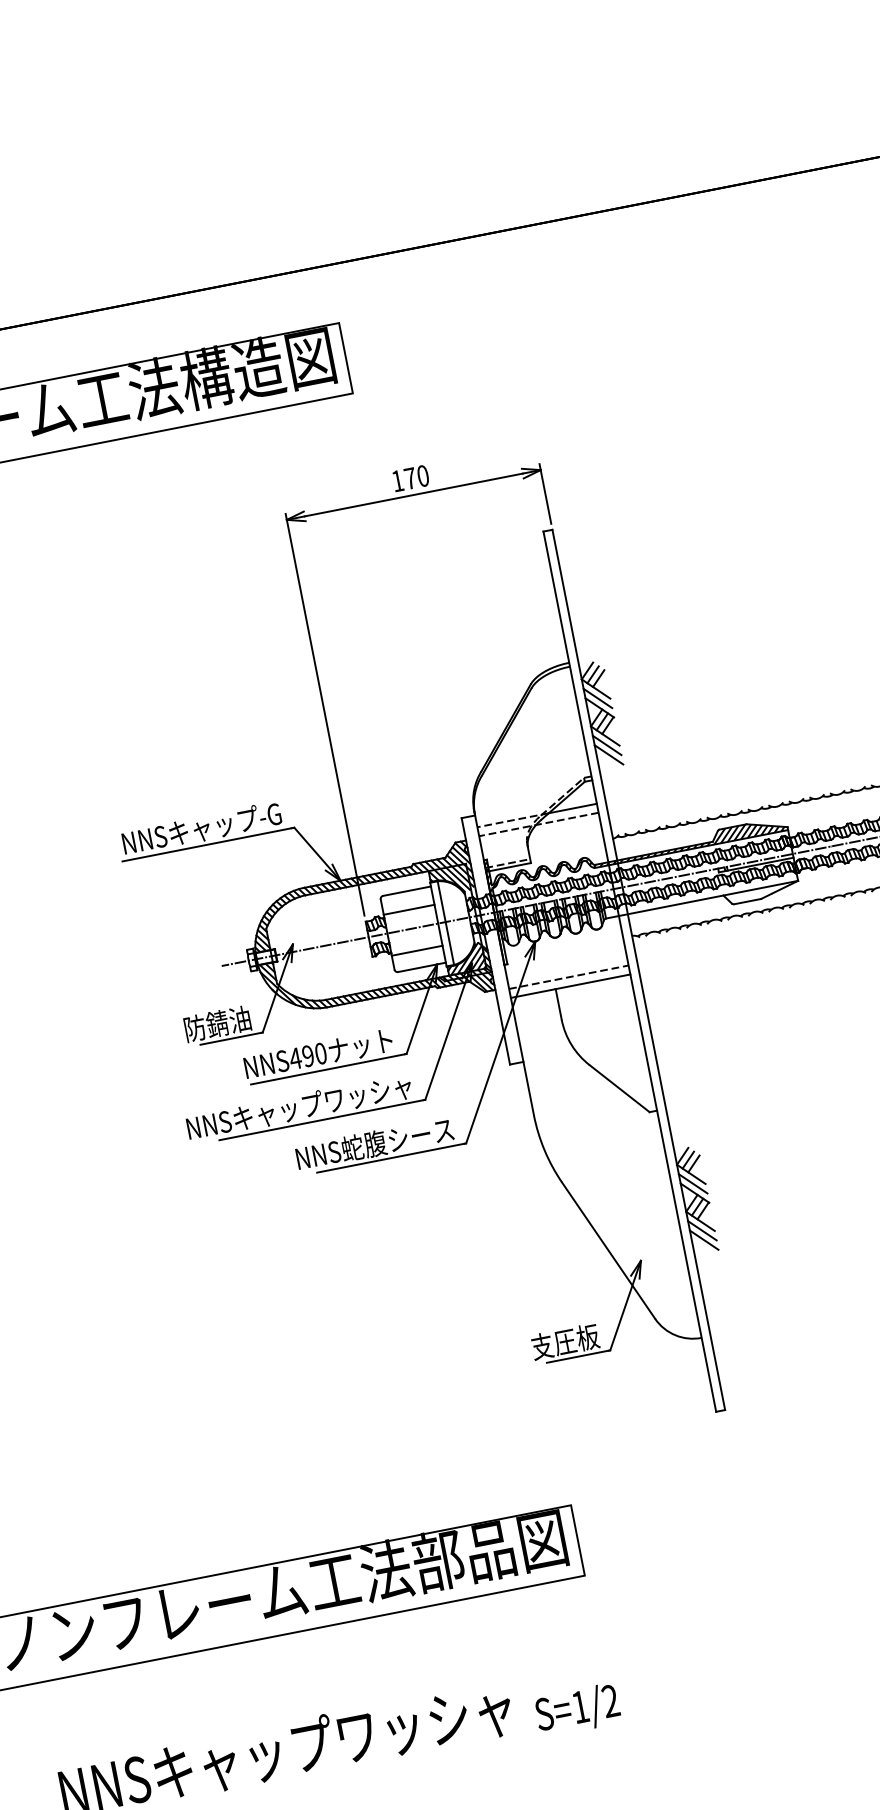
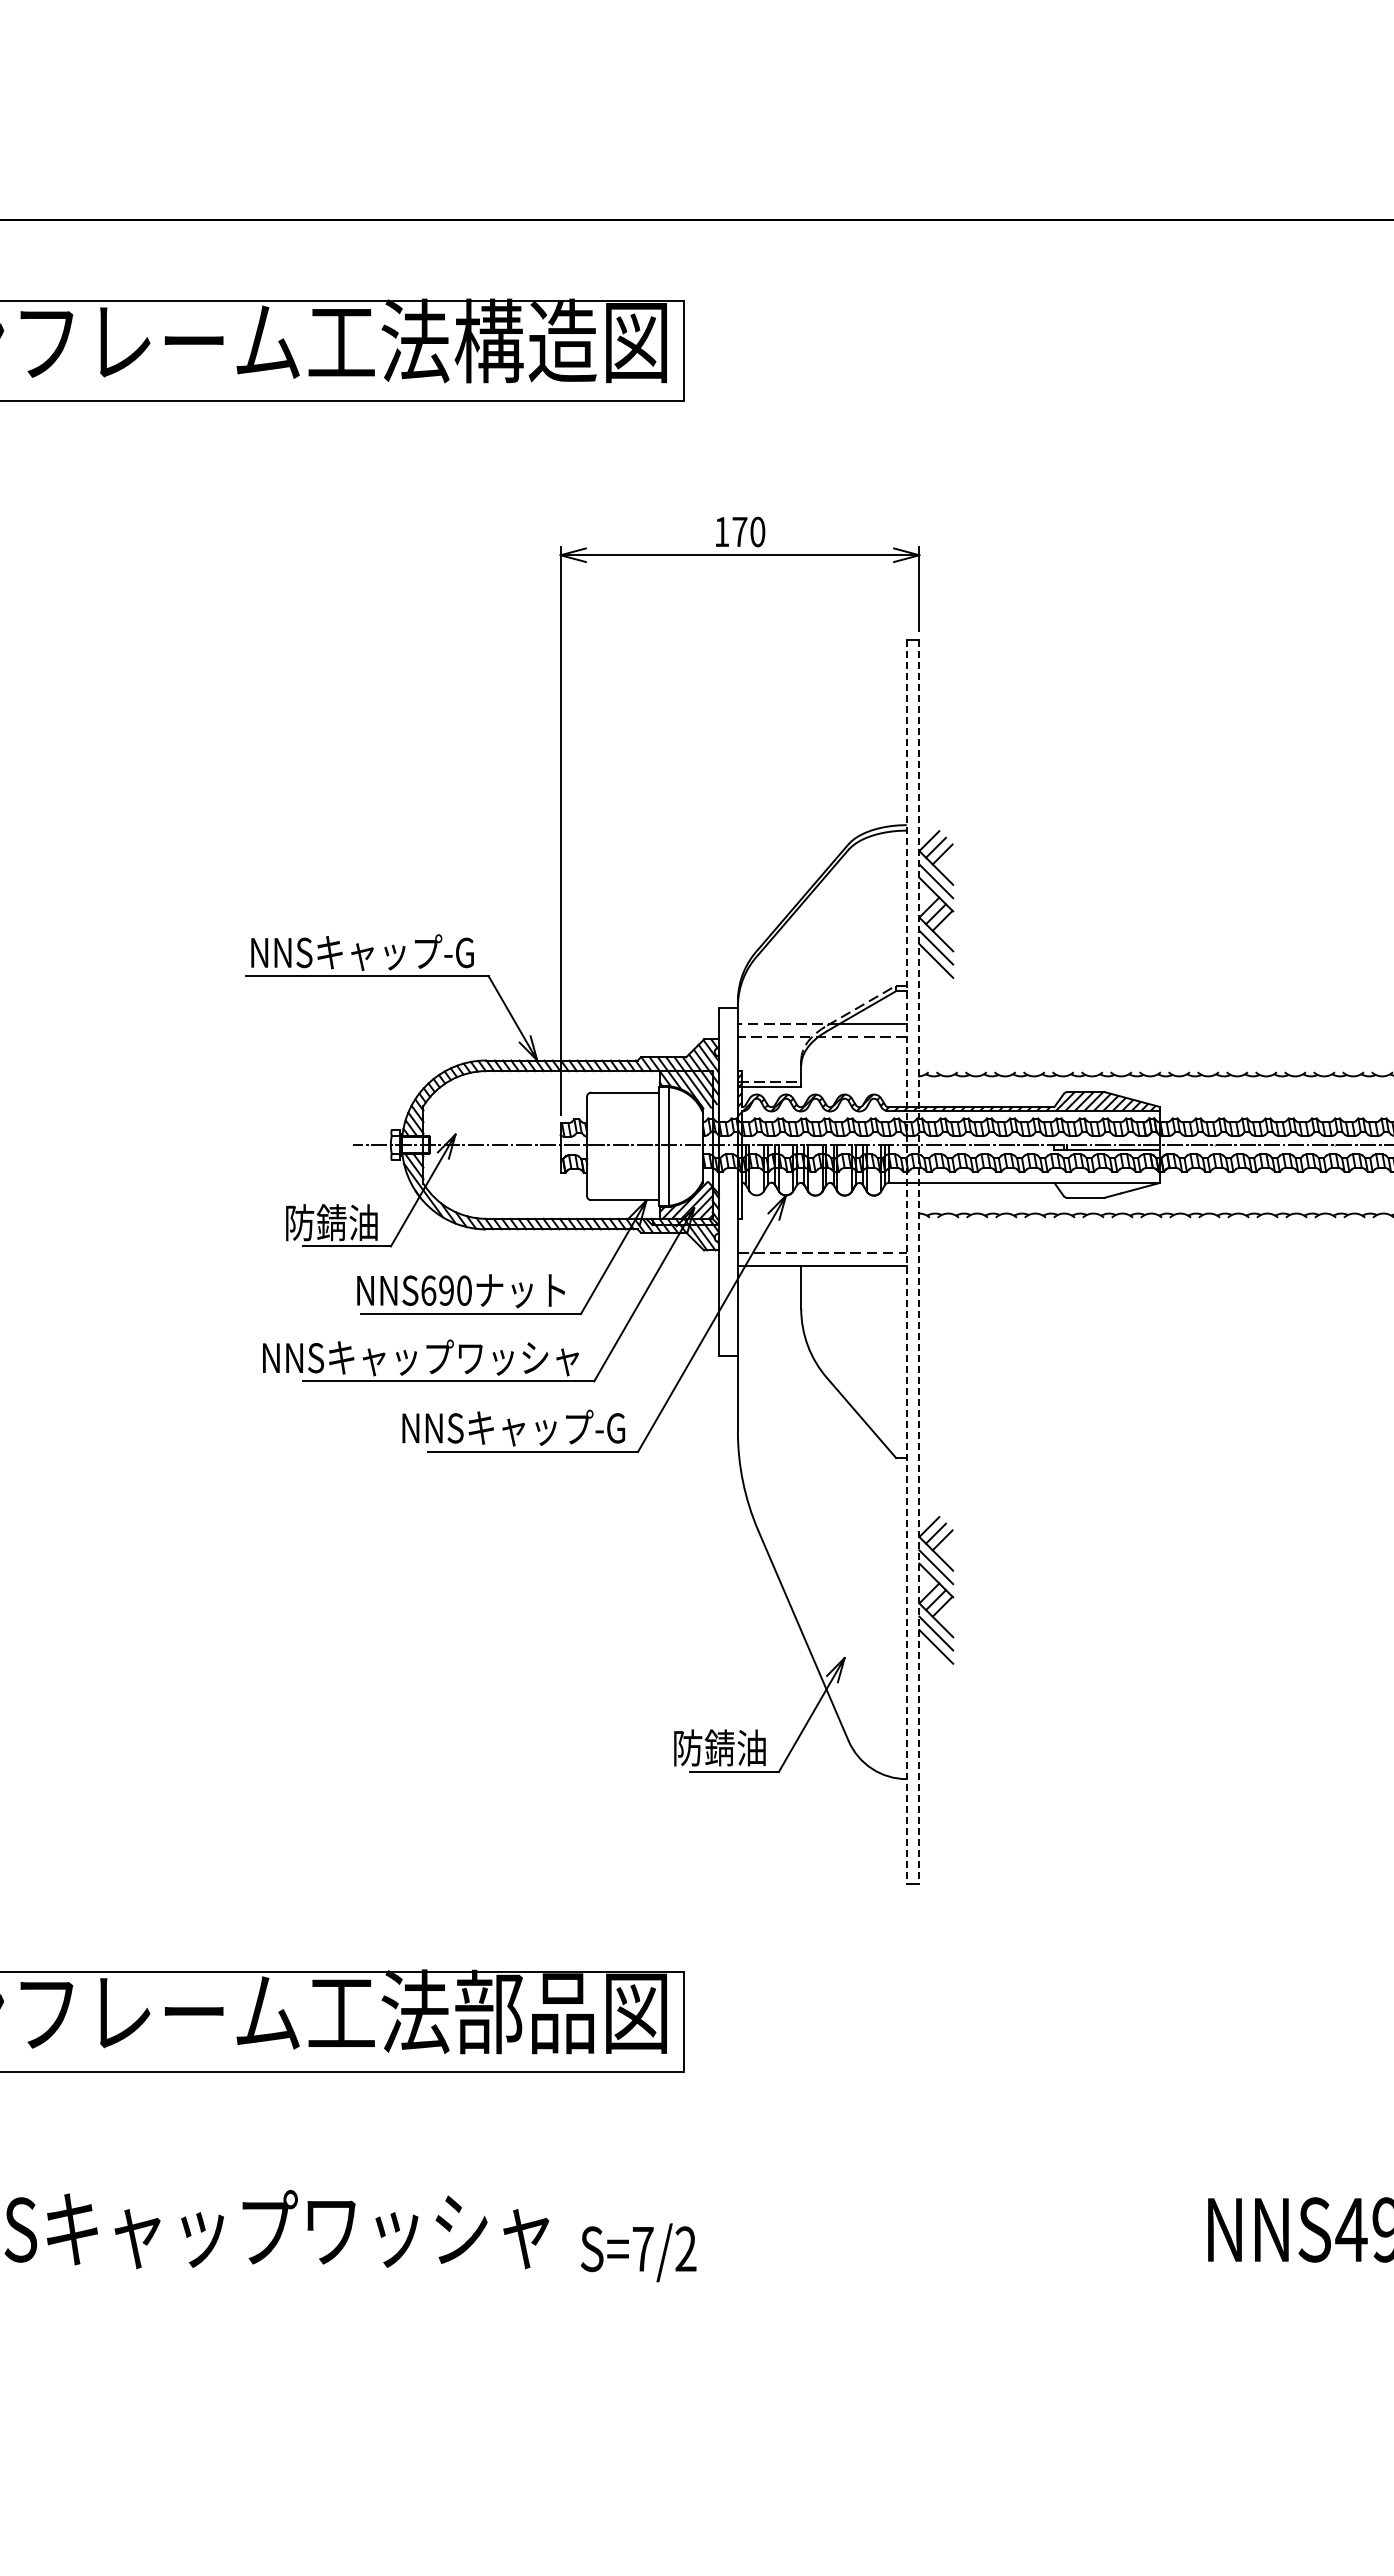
line: (408, 909) -> (622, 1118), removed
line: (416, 950) -> (622, 1176), removed
line: (638, 969) -> (919, 1261), solid -> dashed
line: (629, 971) -> (906, 1261), solid -> dashed
text: (295, 1058) -> (428, 1290), NNS490 -> NNS690
text: (374, 1143) -> (513, 1427), NNS蛇腹シース -> NNSキャップ-G
text: (565, 1341) -> (720, 1747), 支圧板 -> 防錆油
text: (580, 1707) -> (642, 2249), S=1/2 -> S=7/2

